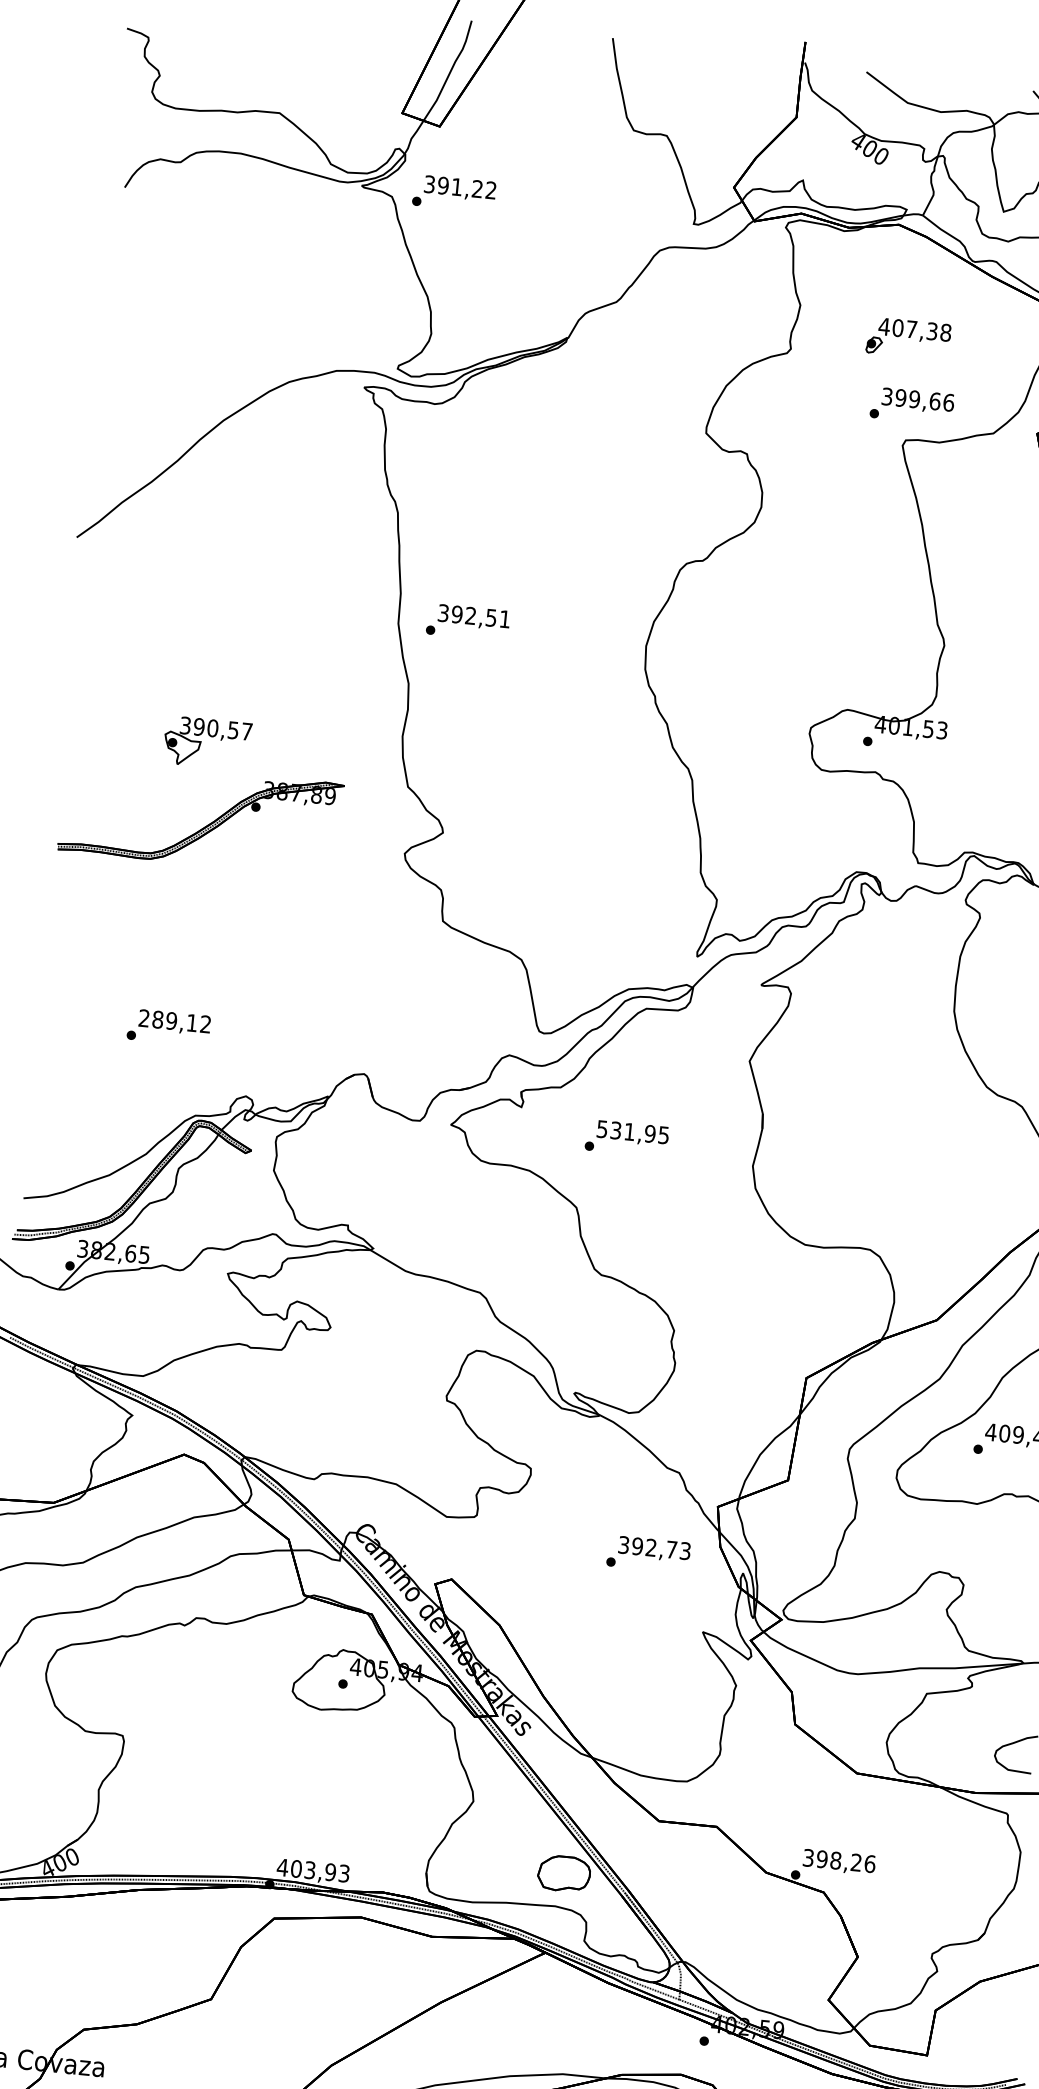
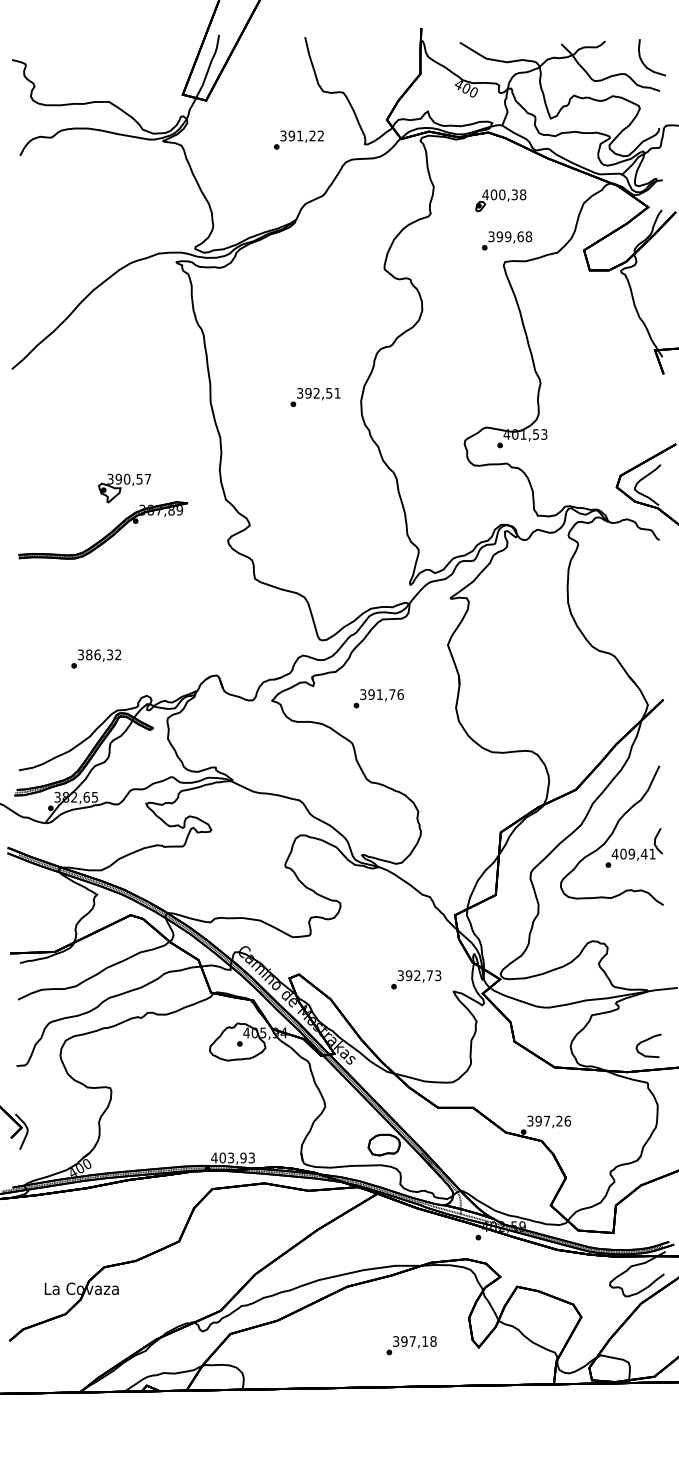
text: (453, 192) -> (298, 139), moved
text: (912, 328) -> (502, 194), 407,38 -> 400,38
text: (948, 402) -> (528, 236), 399,66 -> 399,68
text: (468, 622) -> (315, 397), moved
part: (207, 743) -> (124, 488), moved
text: (168, 1020) -> (95, 654), 289,12 -> 386,32
text: (632, 1132) -> (381, 694), 531,95 -> 391,76
text: (649, 1553) -> (416, 979), moved
text: (835, 1859) -> (546, 1120), 398,26 -> 397,26

